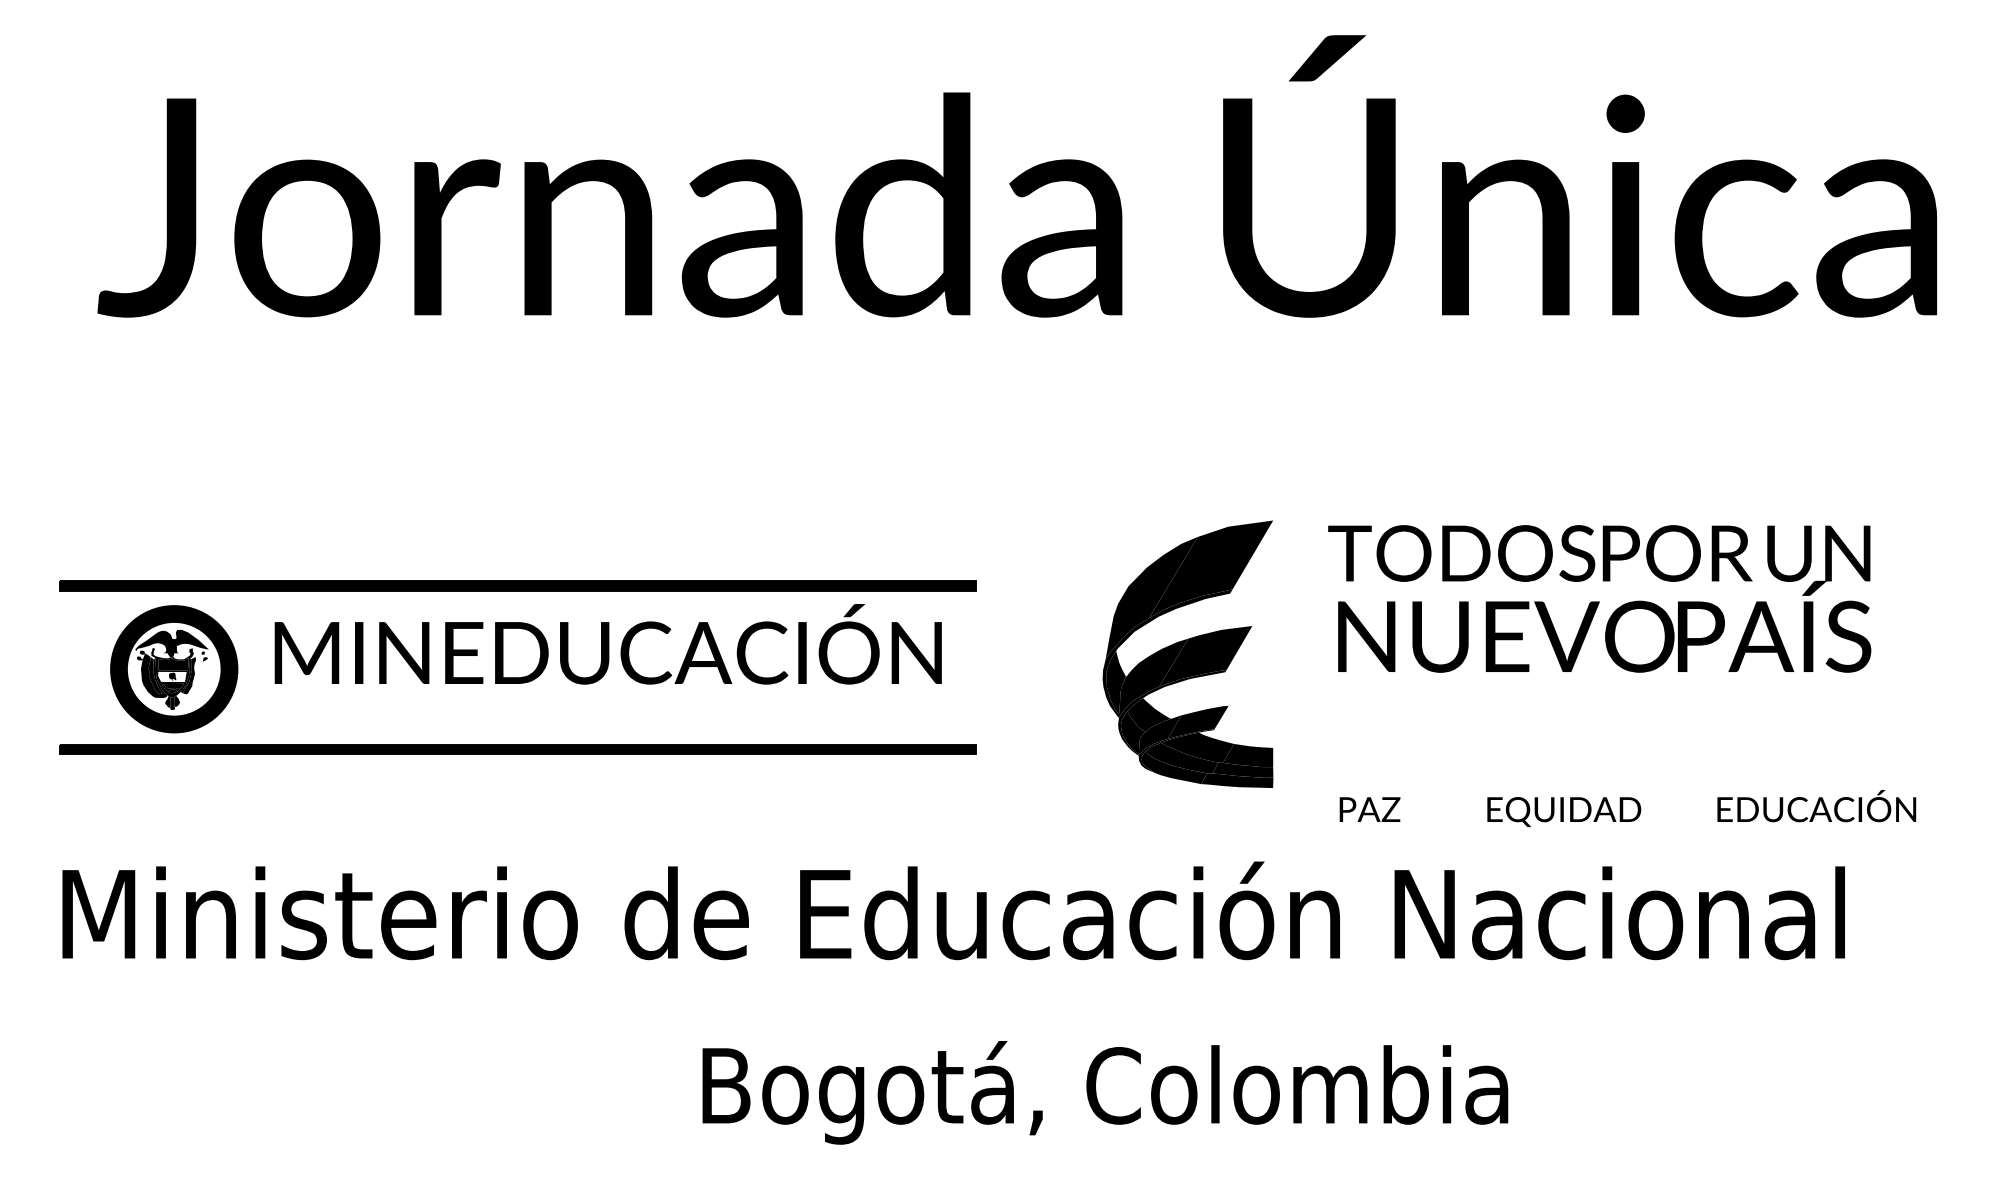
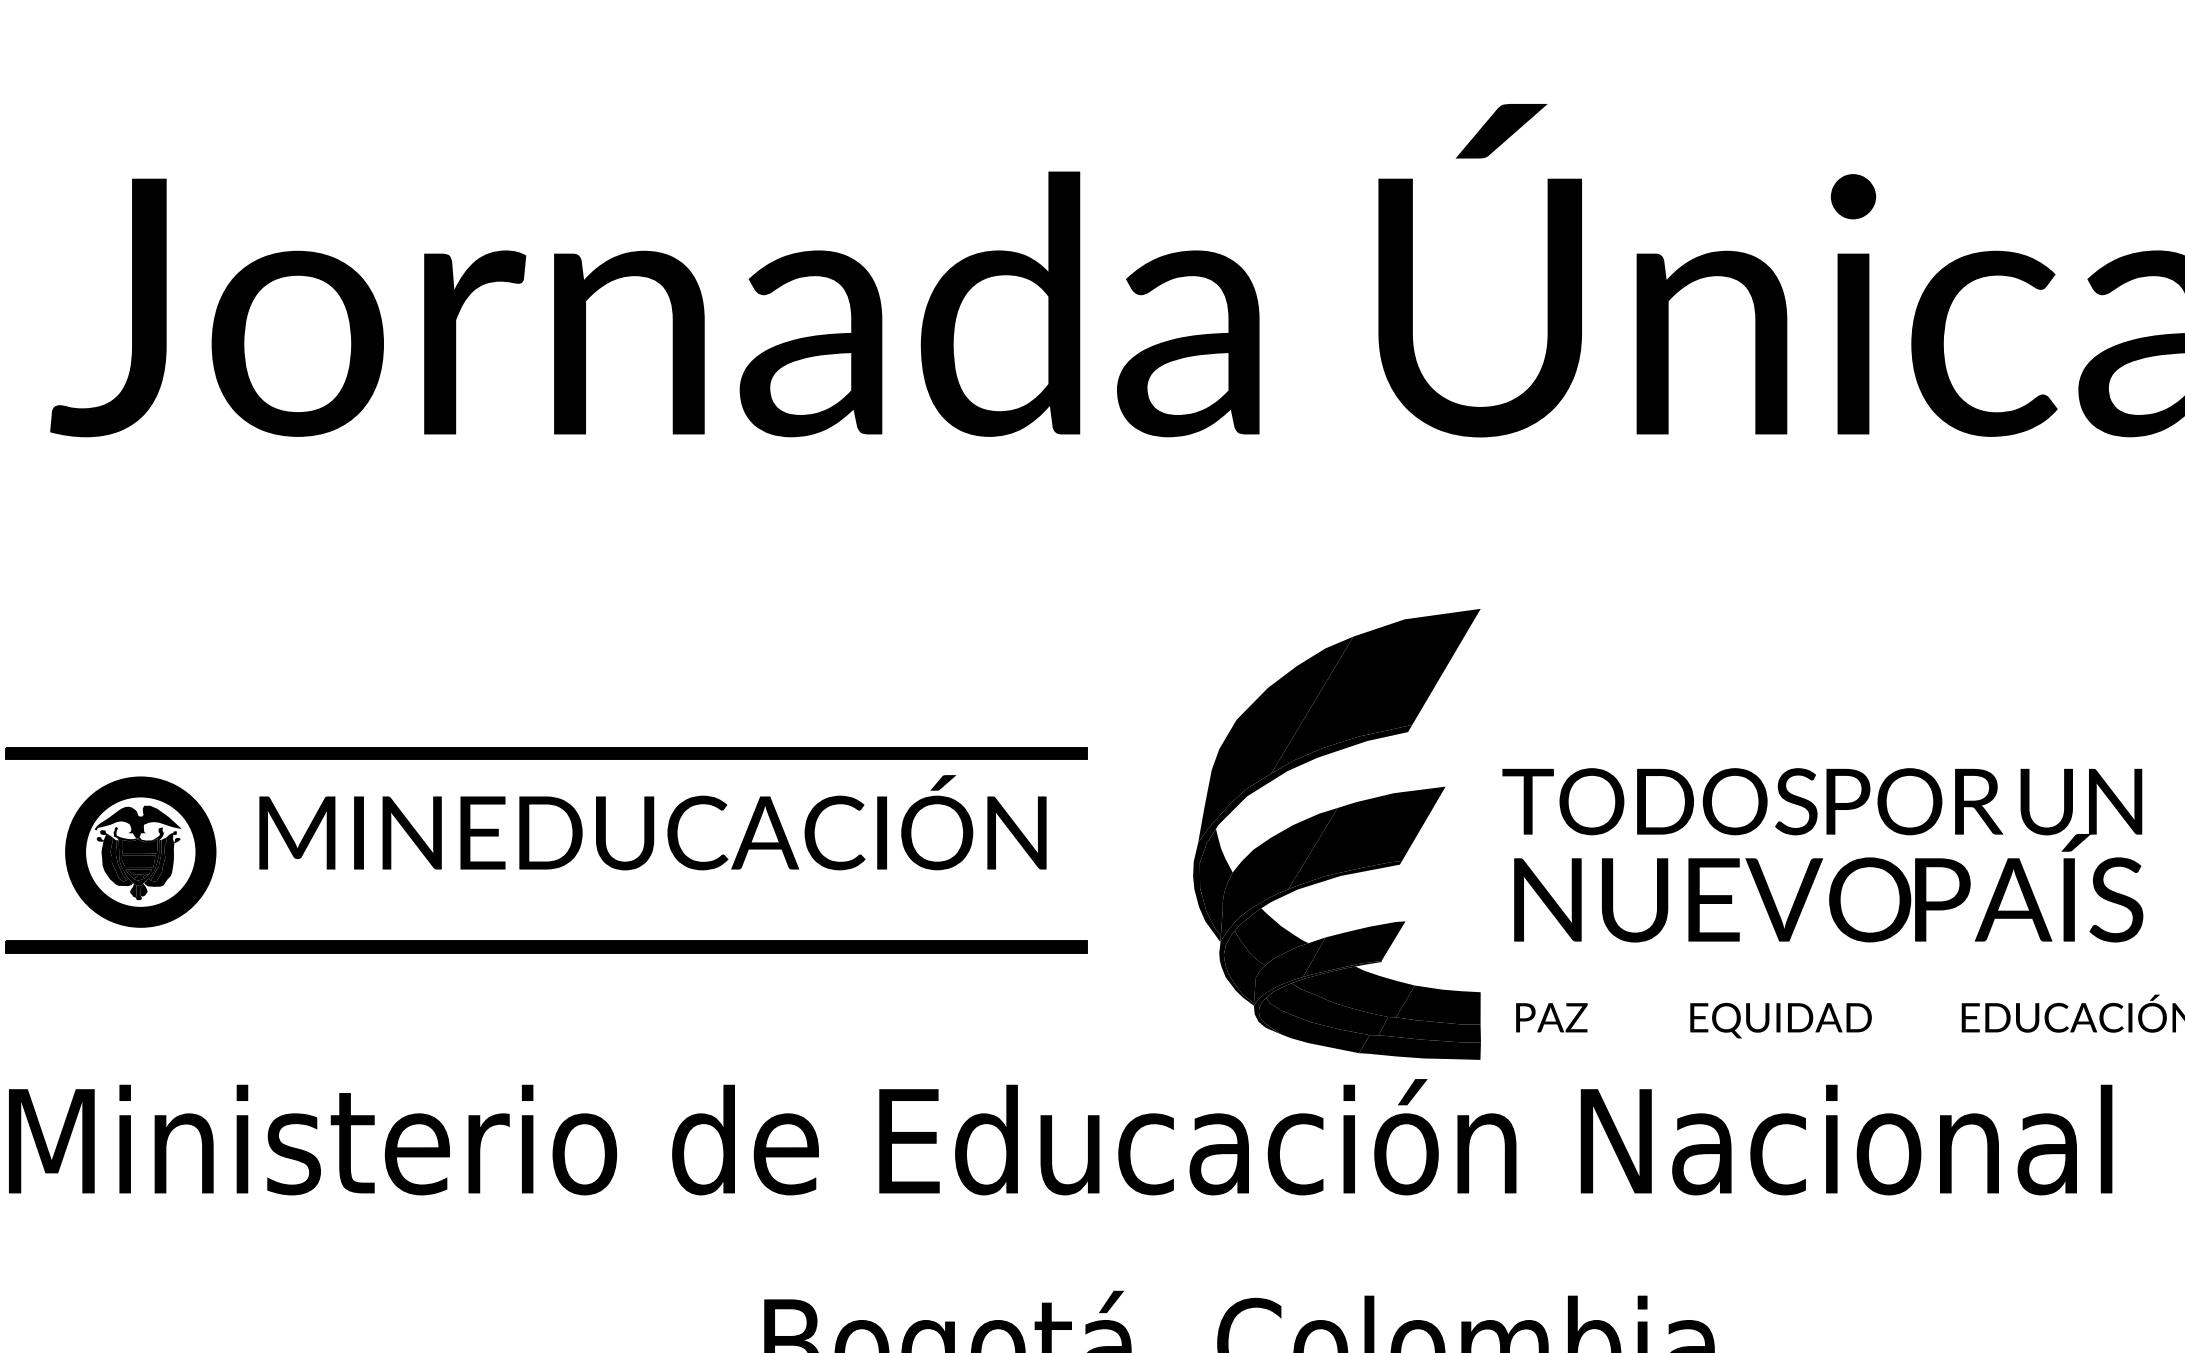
text: (1599, 598) -> (1822, 854), moved
part: (1187, 654) -> (1336, 834), size x1.43
fill: (189, 675) -> (158, 859), added
fill: (172, 676) -> (138, 860), added

